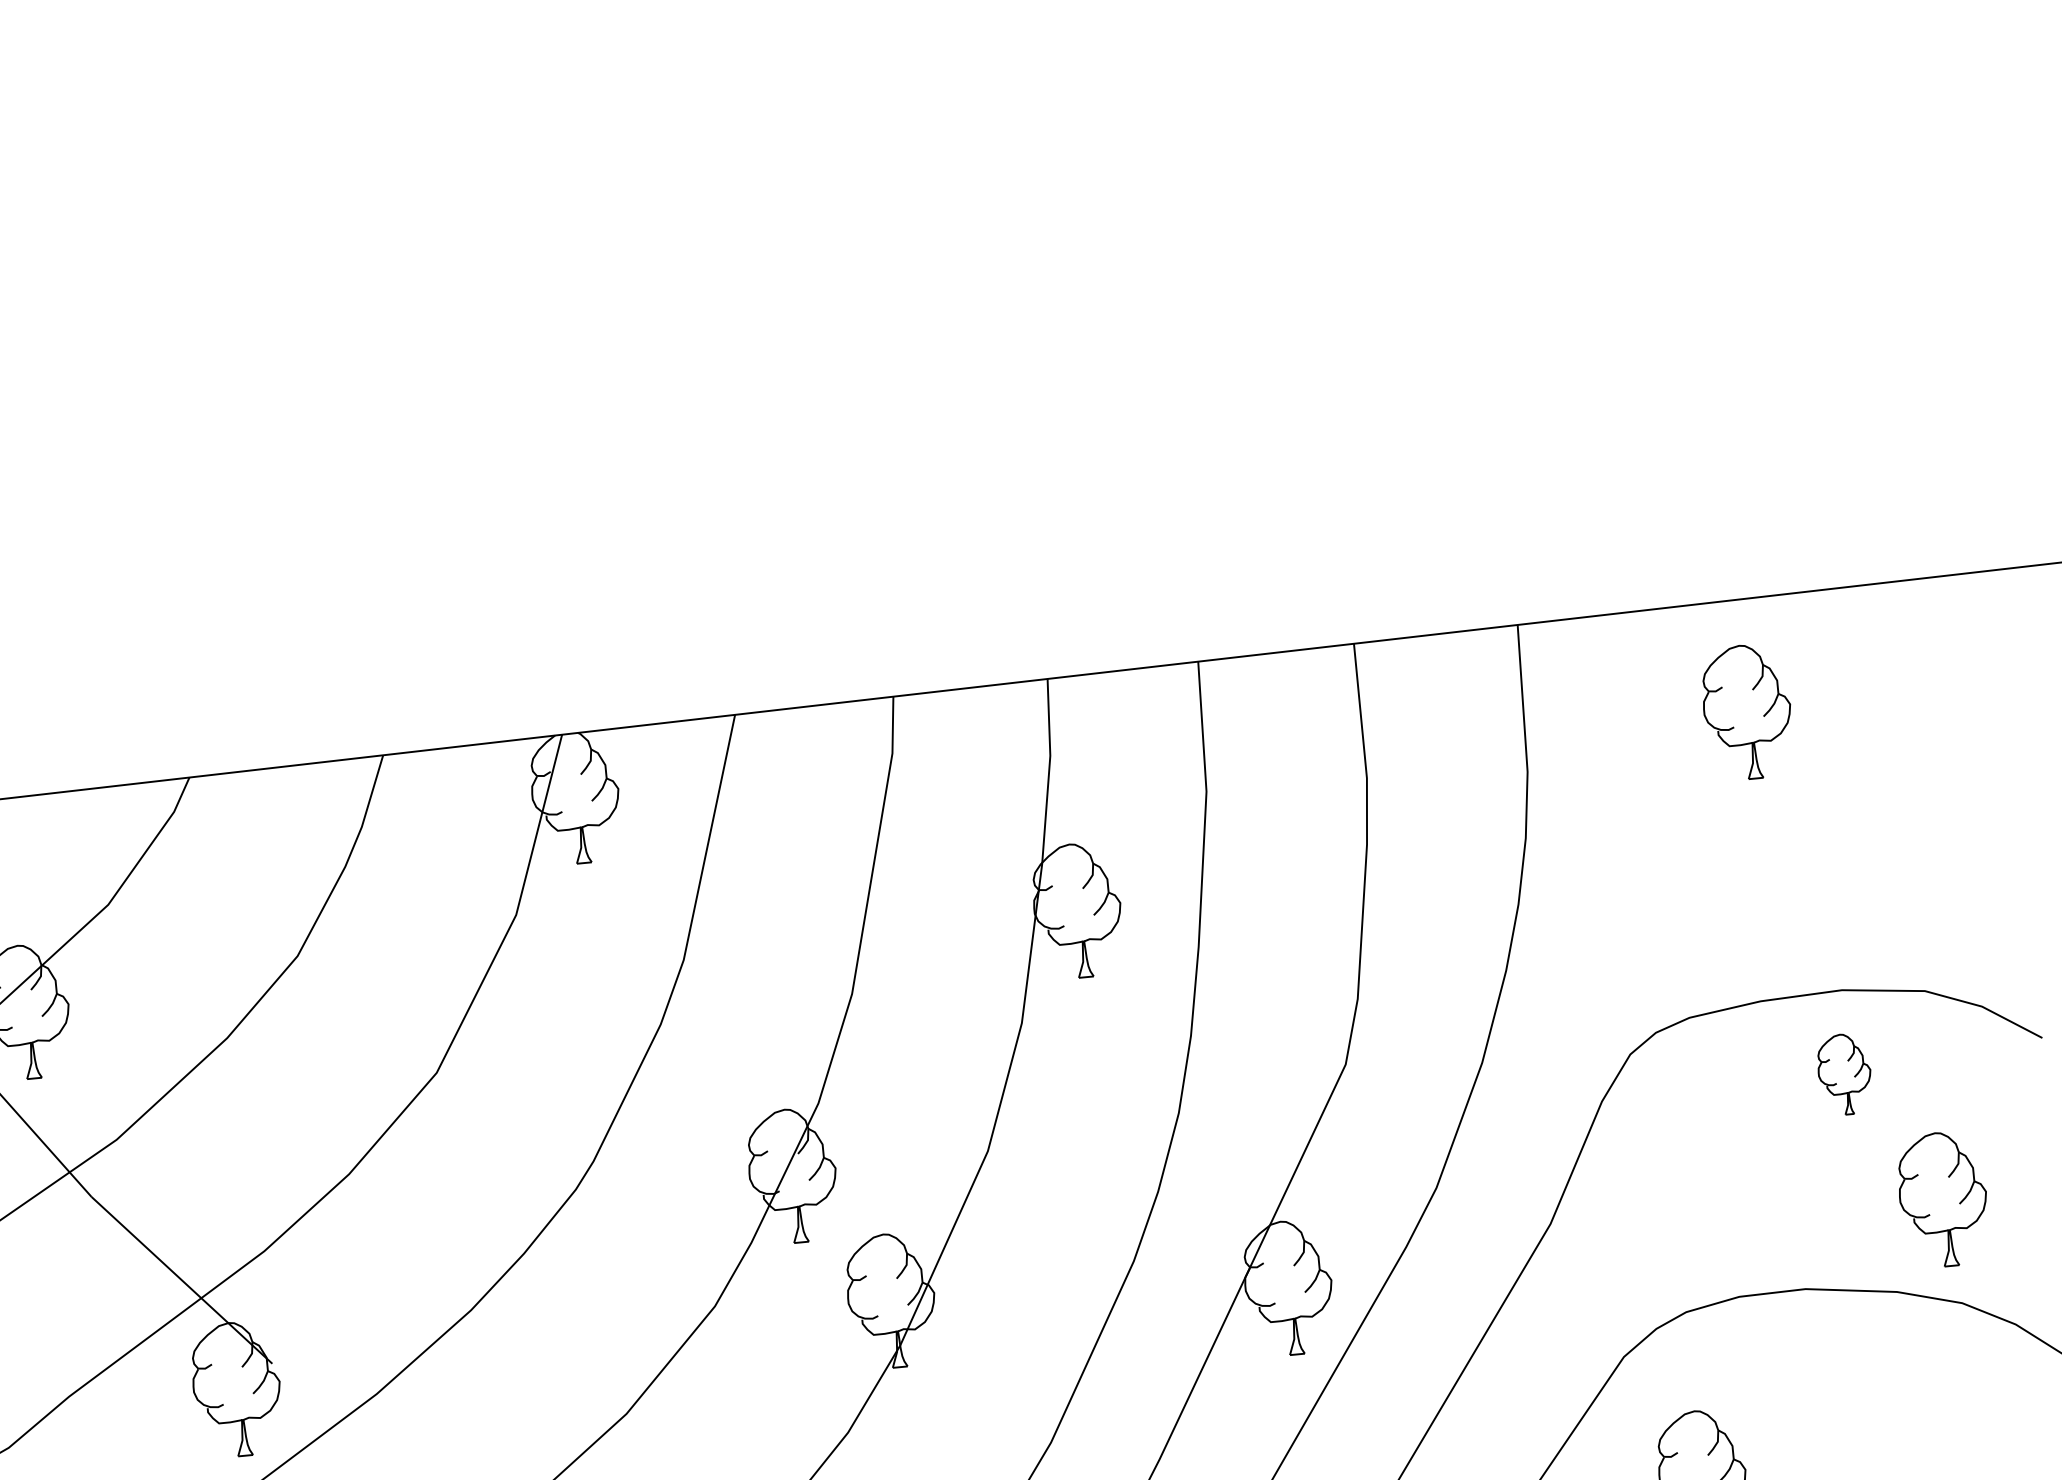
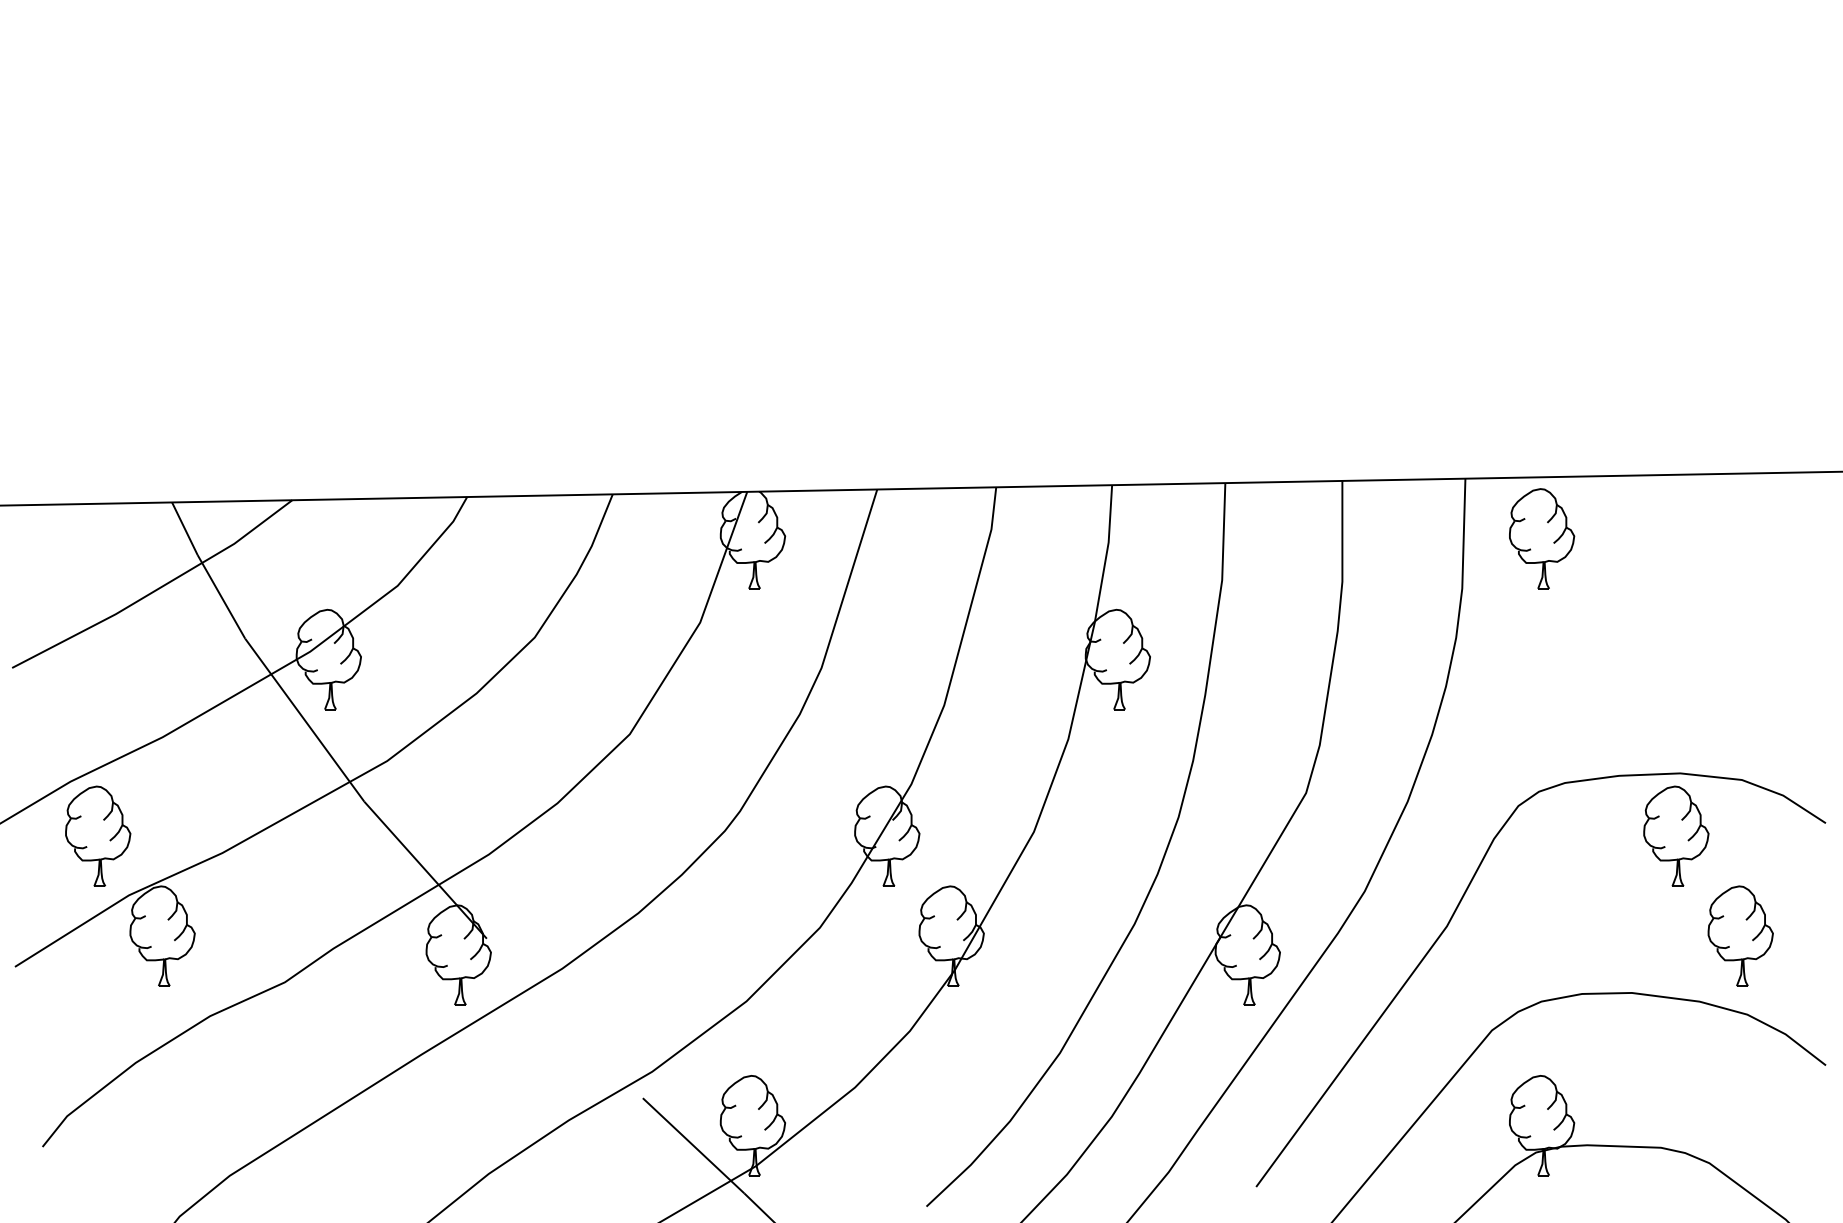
part: (1748, 711) -> (1542, 538), moved
part: (1844, 1073) -> (1676, 835), size x1.67

